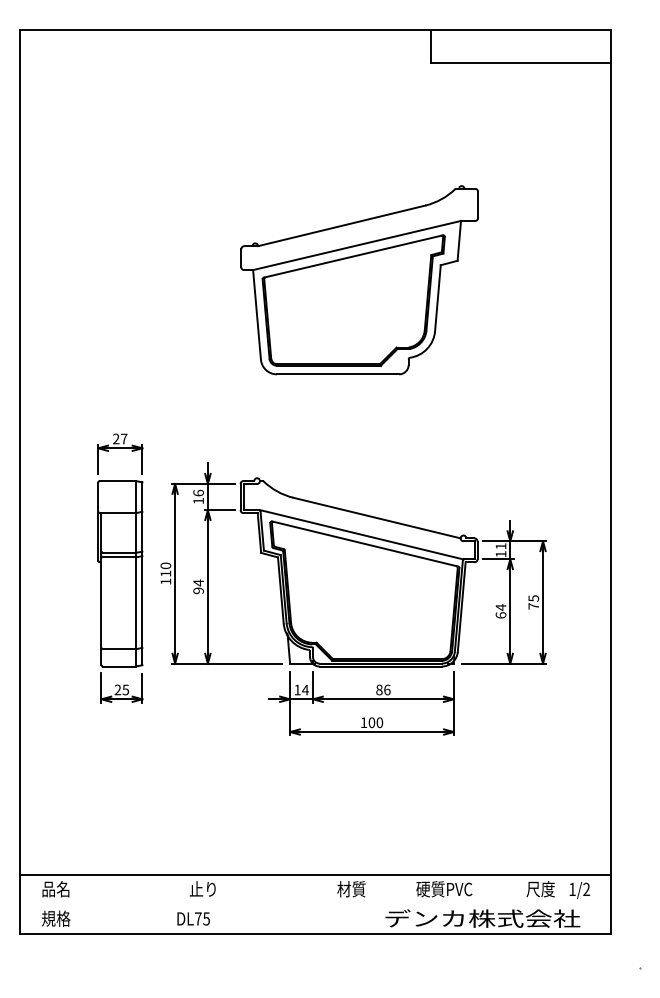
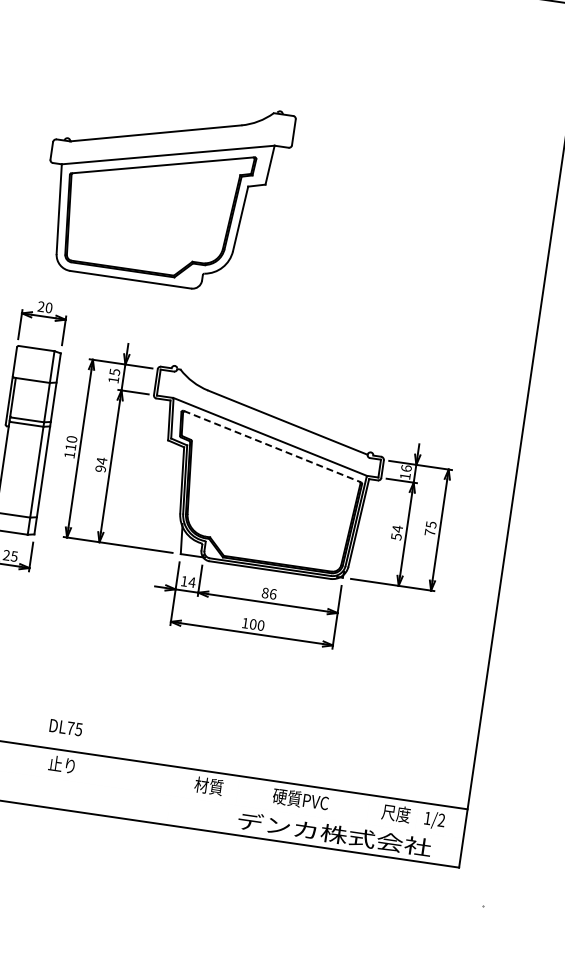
part: (359, 280) -> (165, 189), moved
text: (124, 438) -> (49, 307), 27 -> 20
text: (198, 492) -> (114, 371), 16 -> 15
line: (365, 544) -> (272, 447), solid -> dashed
text: (500, 546) -> (405, 468), 11 -> 16
text: (500, 615) -> (395, 536), 64 -> 54
text: (193, 918) -> (65, 727), moved

